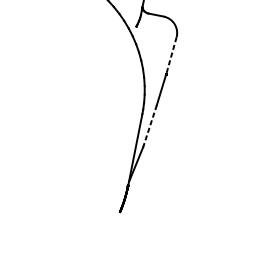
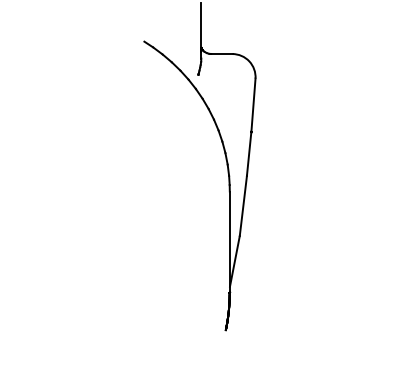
line: (171, 56) -> (253, 105), dashed -> solid
line: (150, 126) -> (243, 206), dashed -> solid

